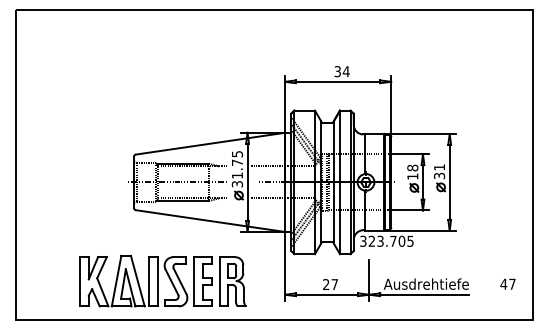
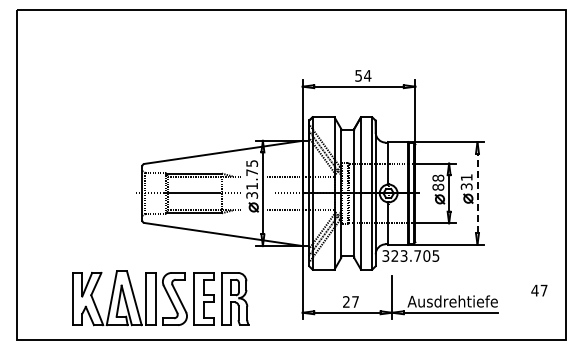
text: (337, 71) -> (358, 75), 34 -> 54
text: (412, 175) -> (438, 186), 18 -> 88
line: (449, 182) -> (477, 193), solid -> dashed
part: (162, 281) -> (160, 298), moved
text: (508, 284) -> (539, 290), moved

